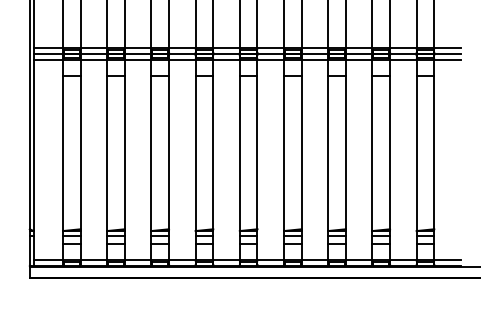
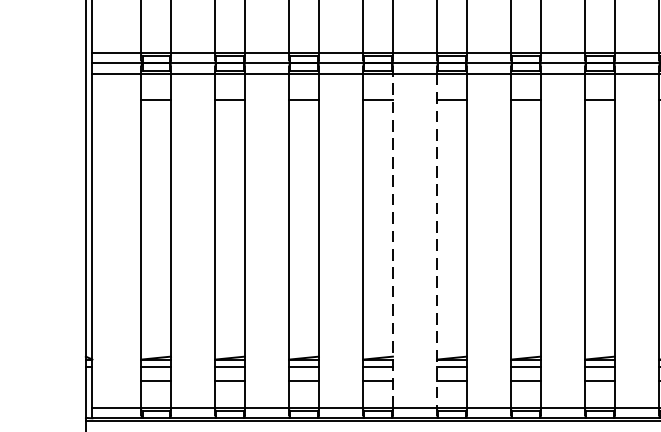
line: (213, 160) -> (393, 241), solid -> dashed
line: (239, 160) -> (436, 241), solid -> dashed

